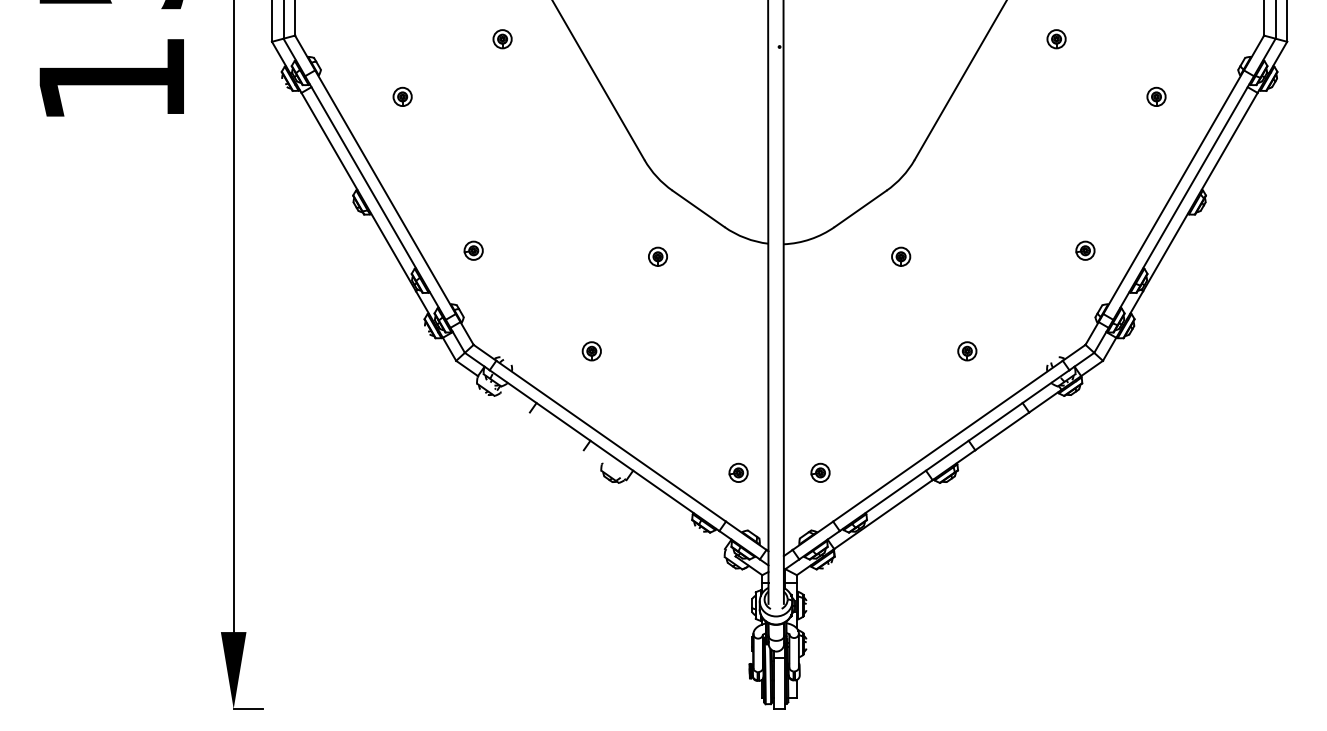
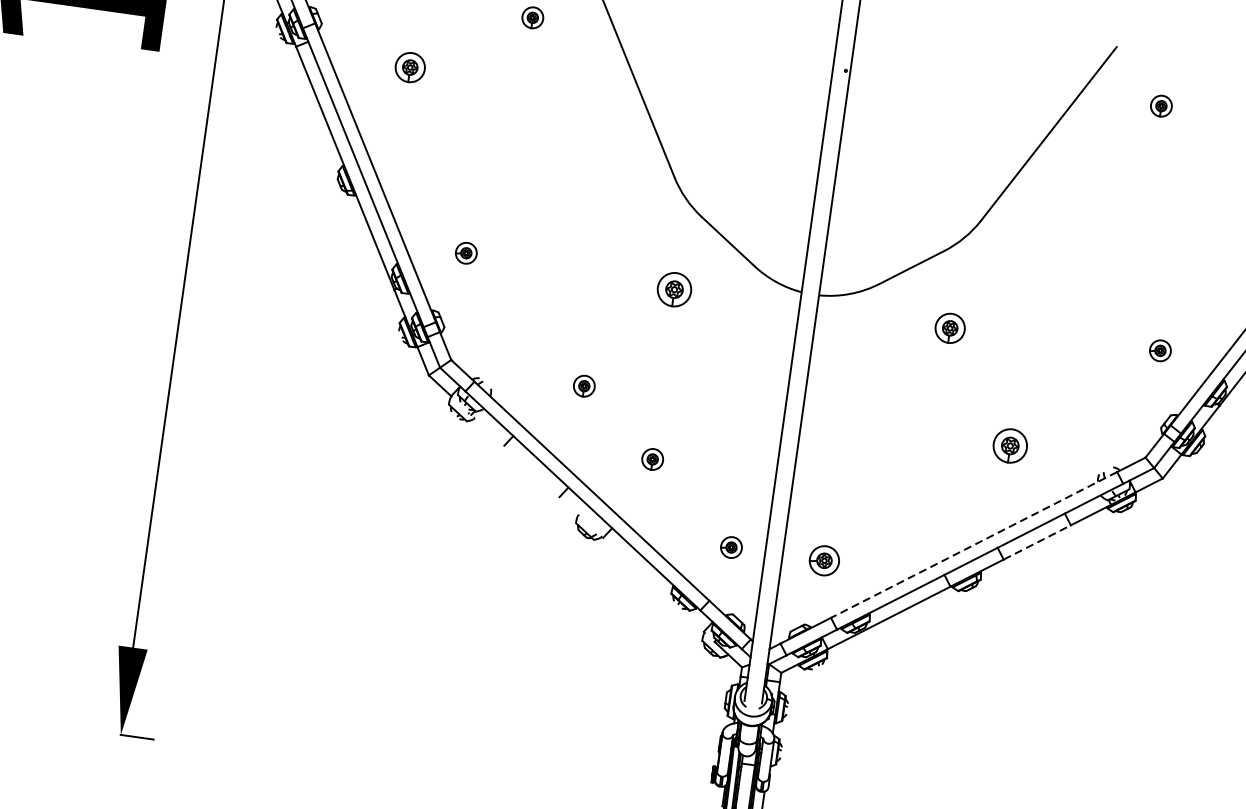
part: (402, 96) -> (410, 66), size x1.4
part: (657, 256) -> (673, 289), size x1.6
part: (901, 256) -> (950, 327), size x1.4
part: (967, 351) -> (1010, 446), size x1.6
part: (659, 406) -> (652, 459), added
line: (1002, 431) -> (1037, 542), solid -> dashed
line: (947, 441) -> (973, 545), solid -> dashed
part: (820, 472) -> (824, 560), size x1.4

